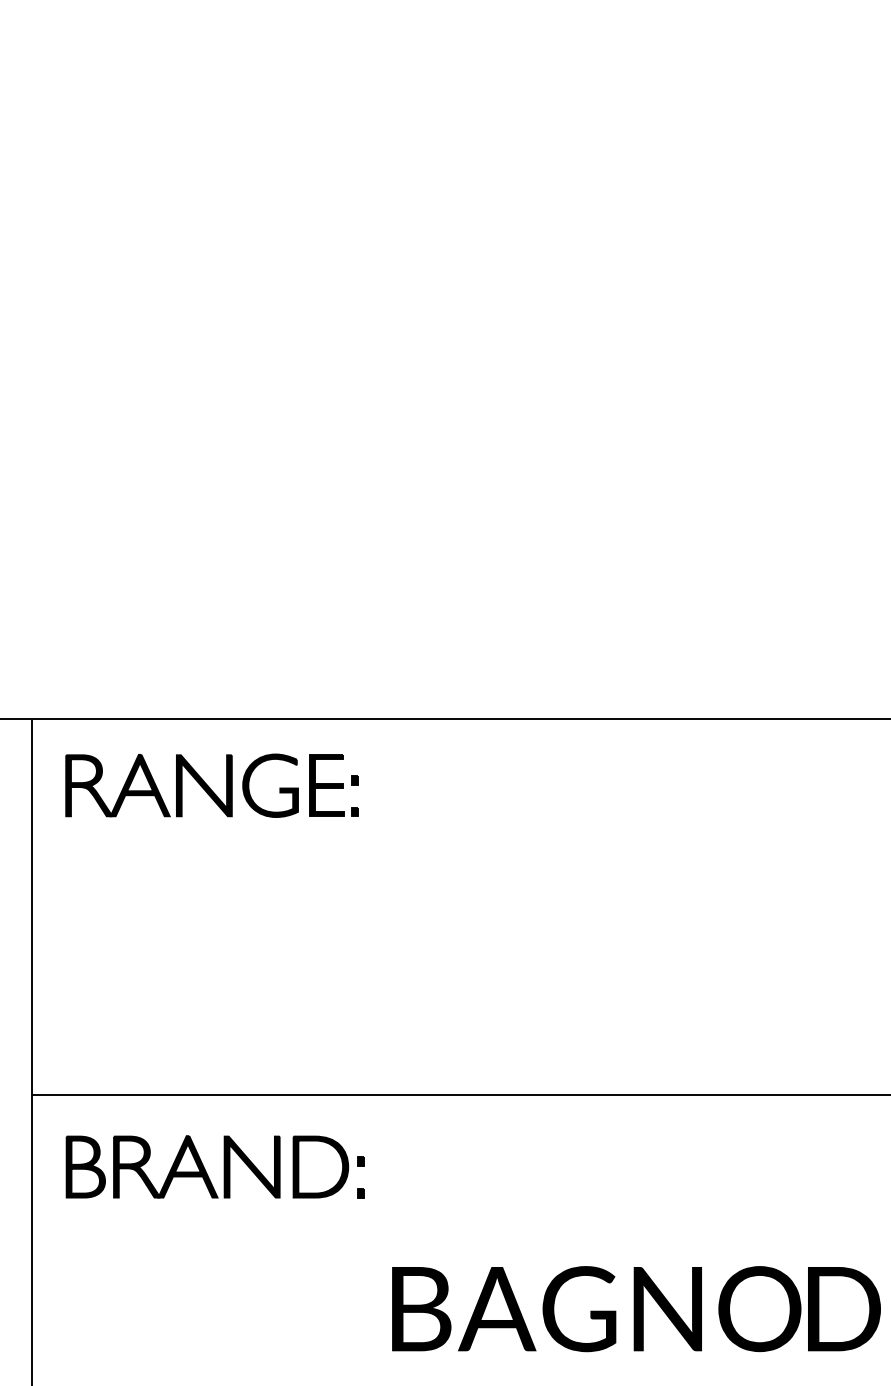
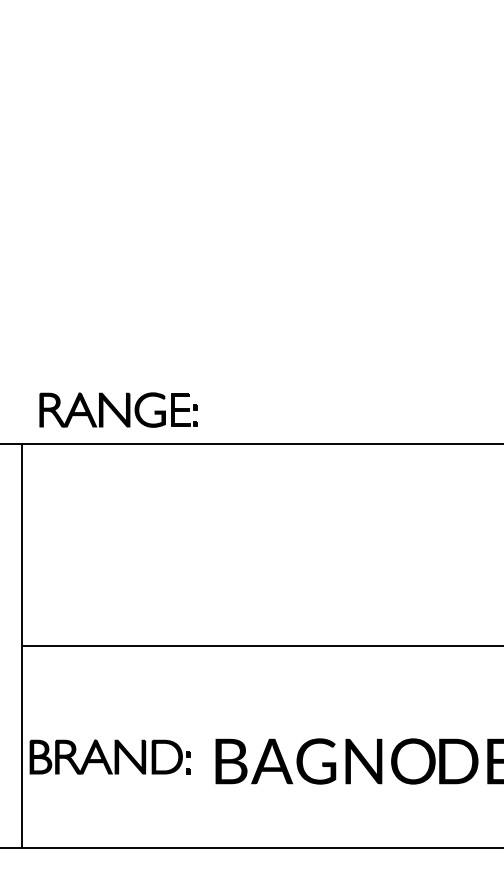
part: (211, 784) -> (118, 409), moved
part: (213, 1165) -> (109, 756), moved

